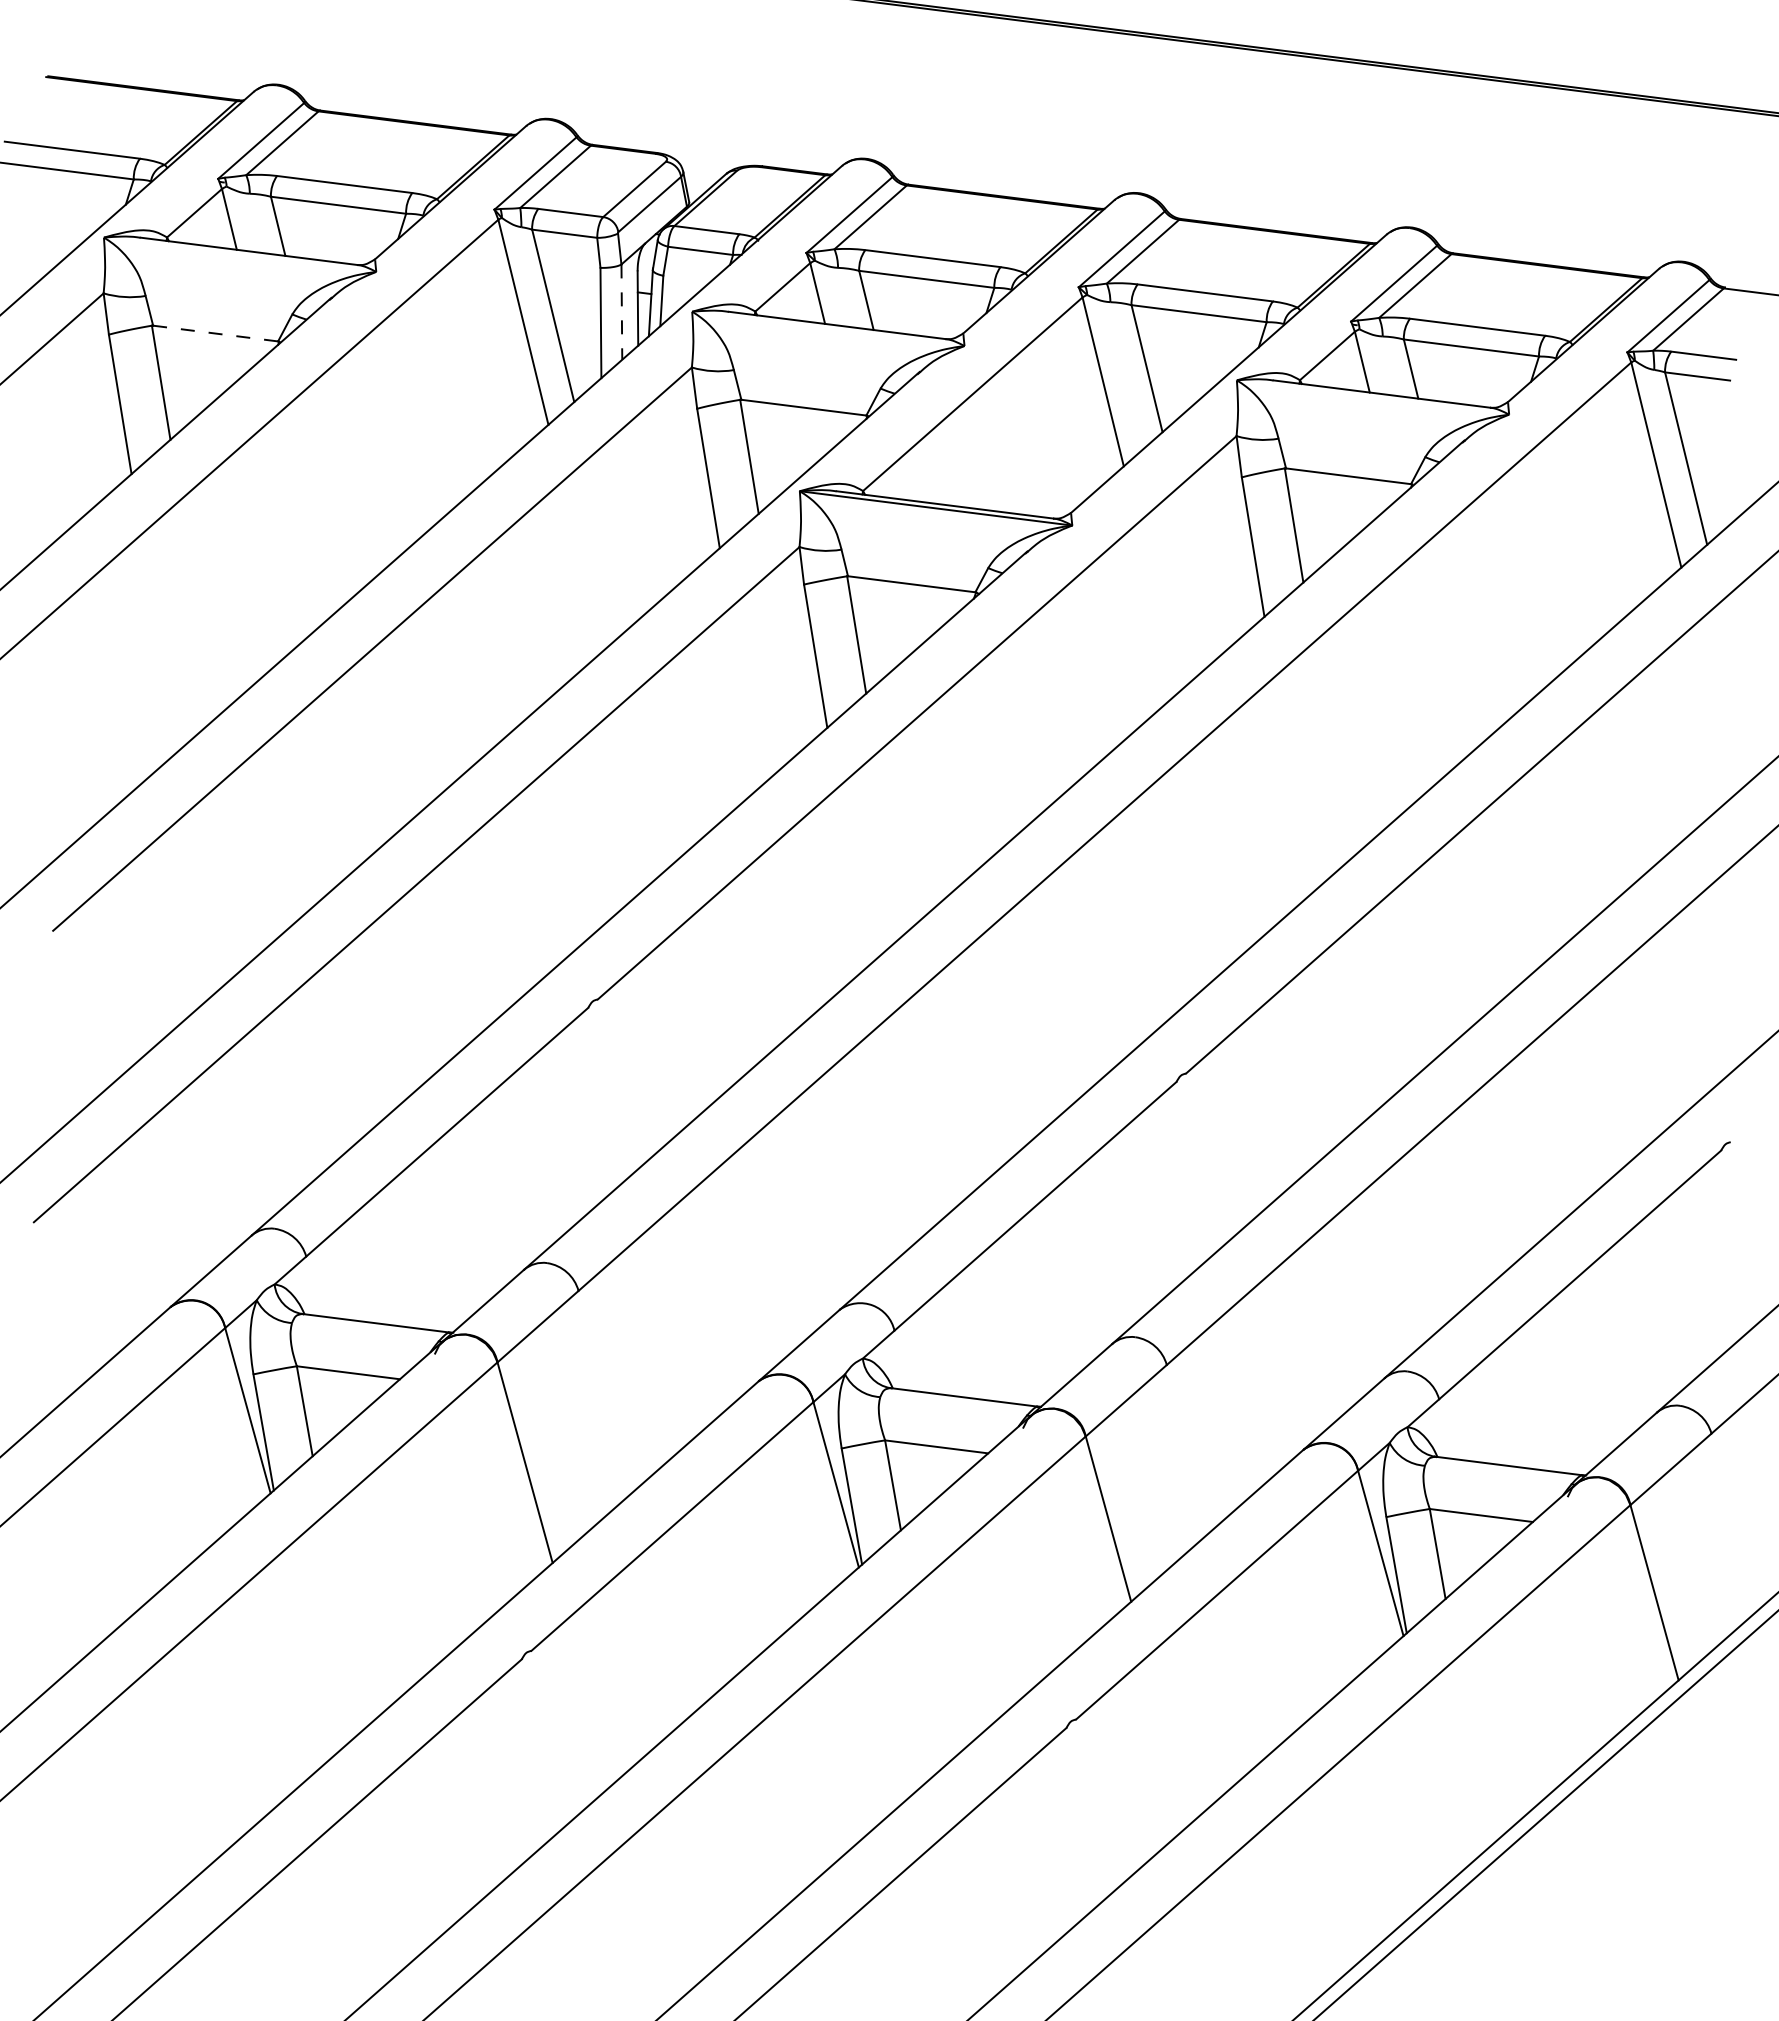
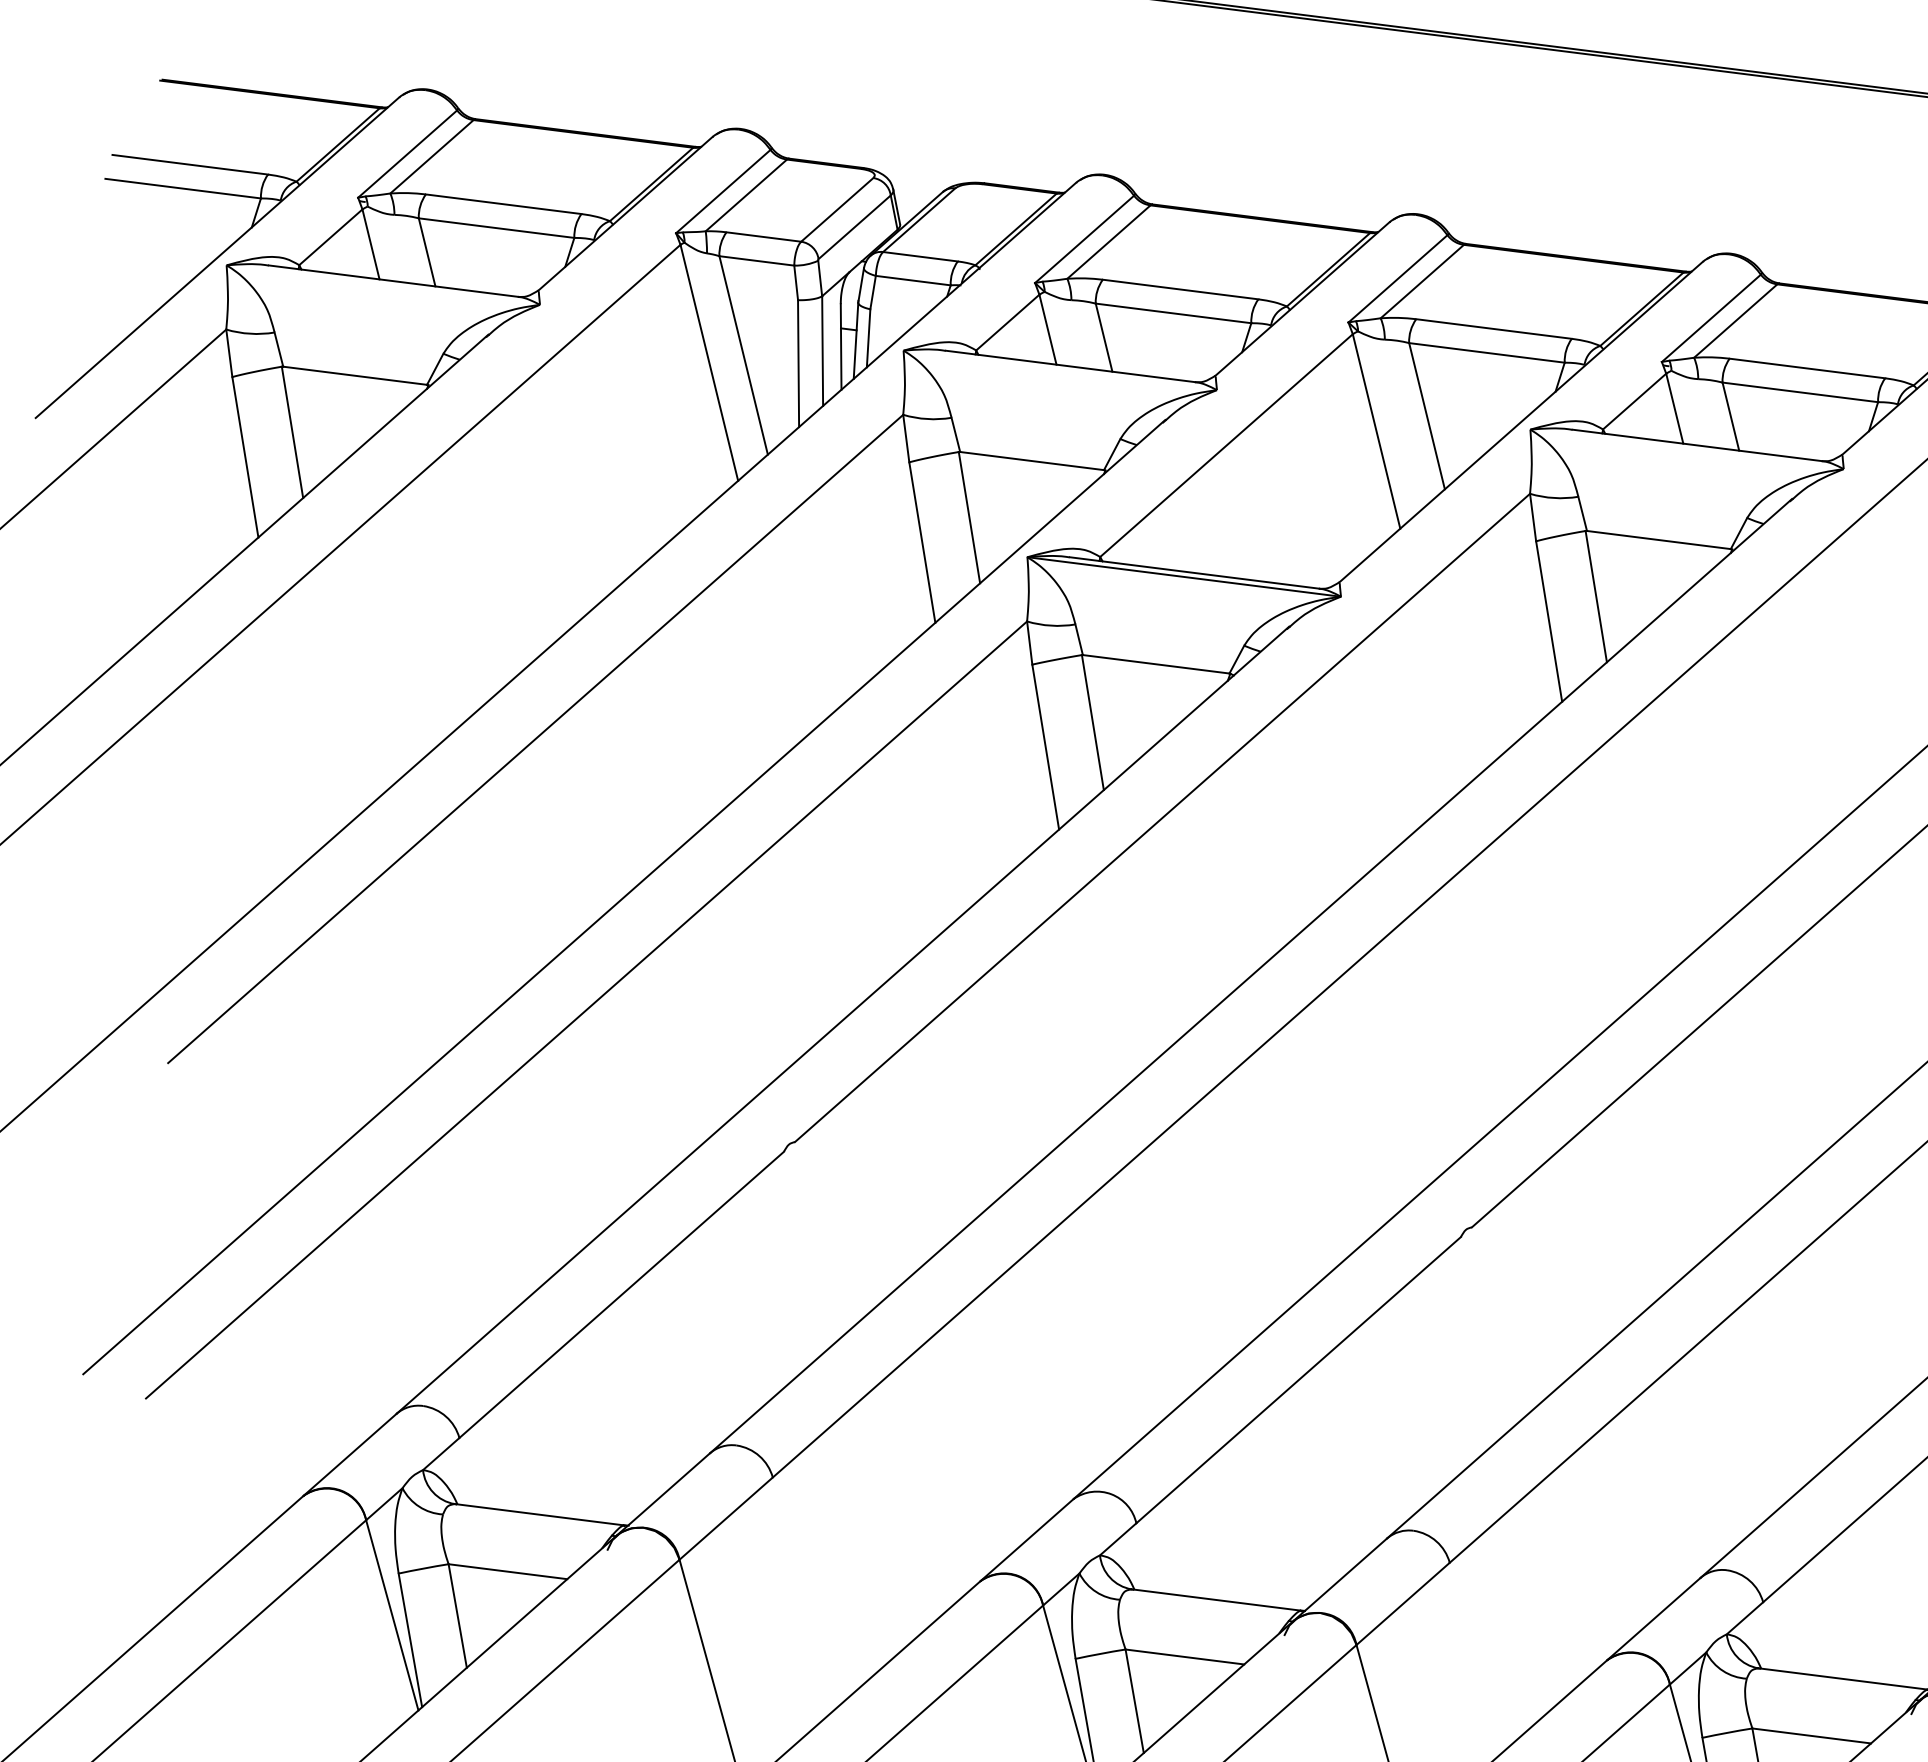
line: (621, 312) -> (822, 351), dashed -> solid
line: (215, 333) -> (354, 375), dashed -> solid

